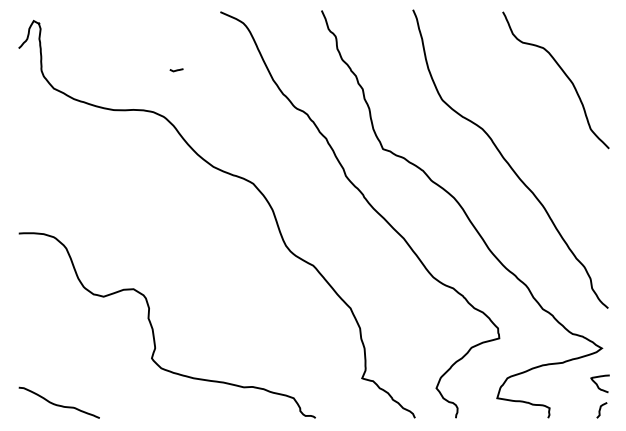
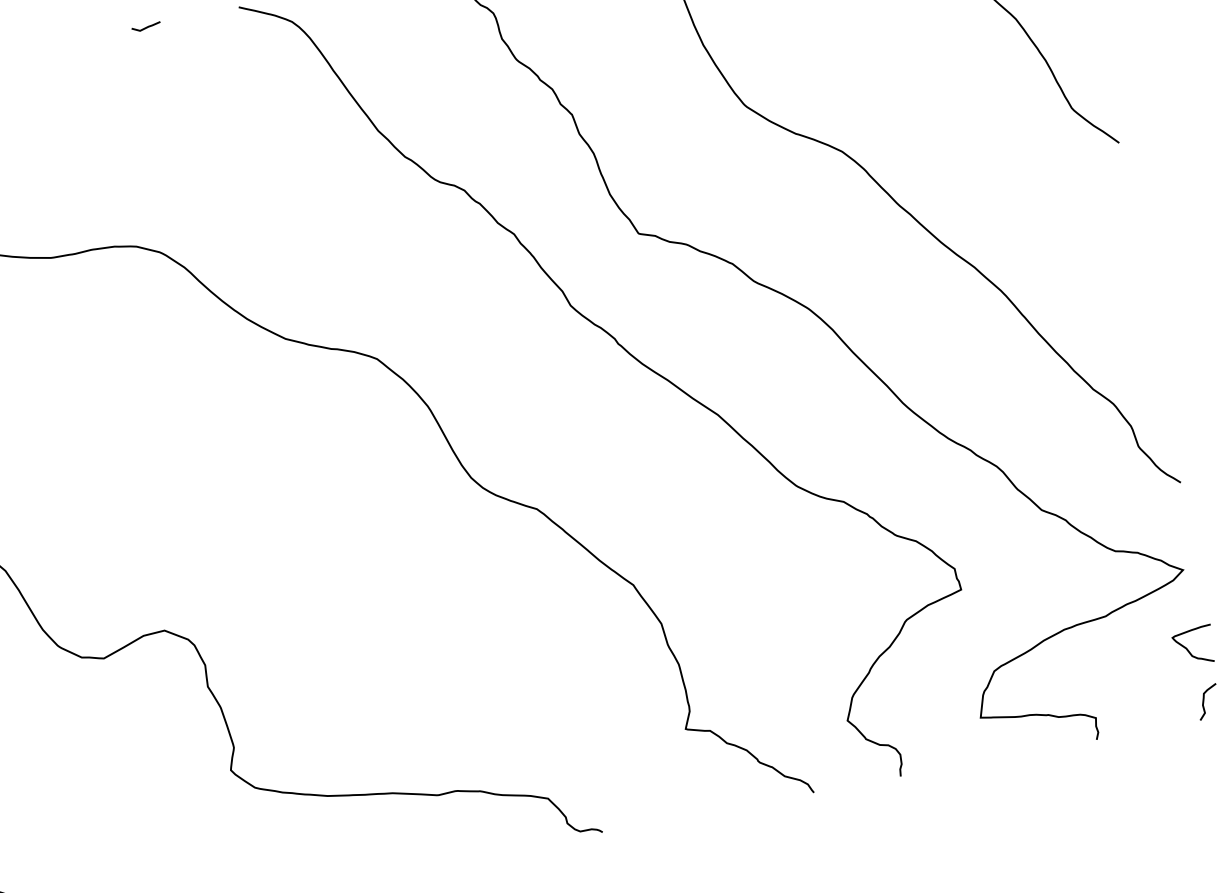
line: (176, 70) -> (146, 27), moved

